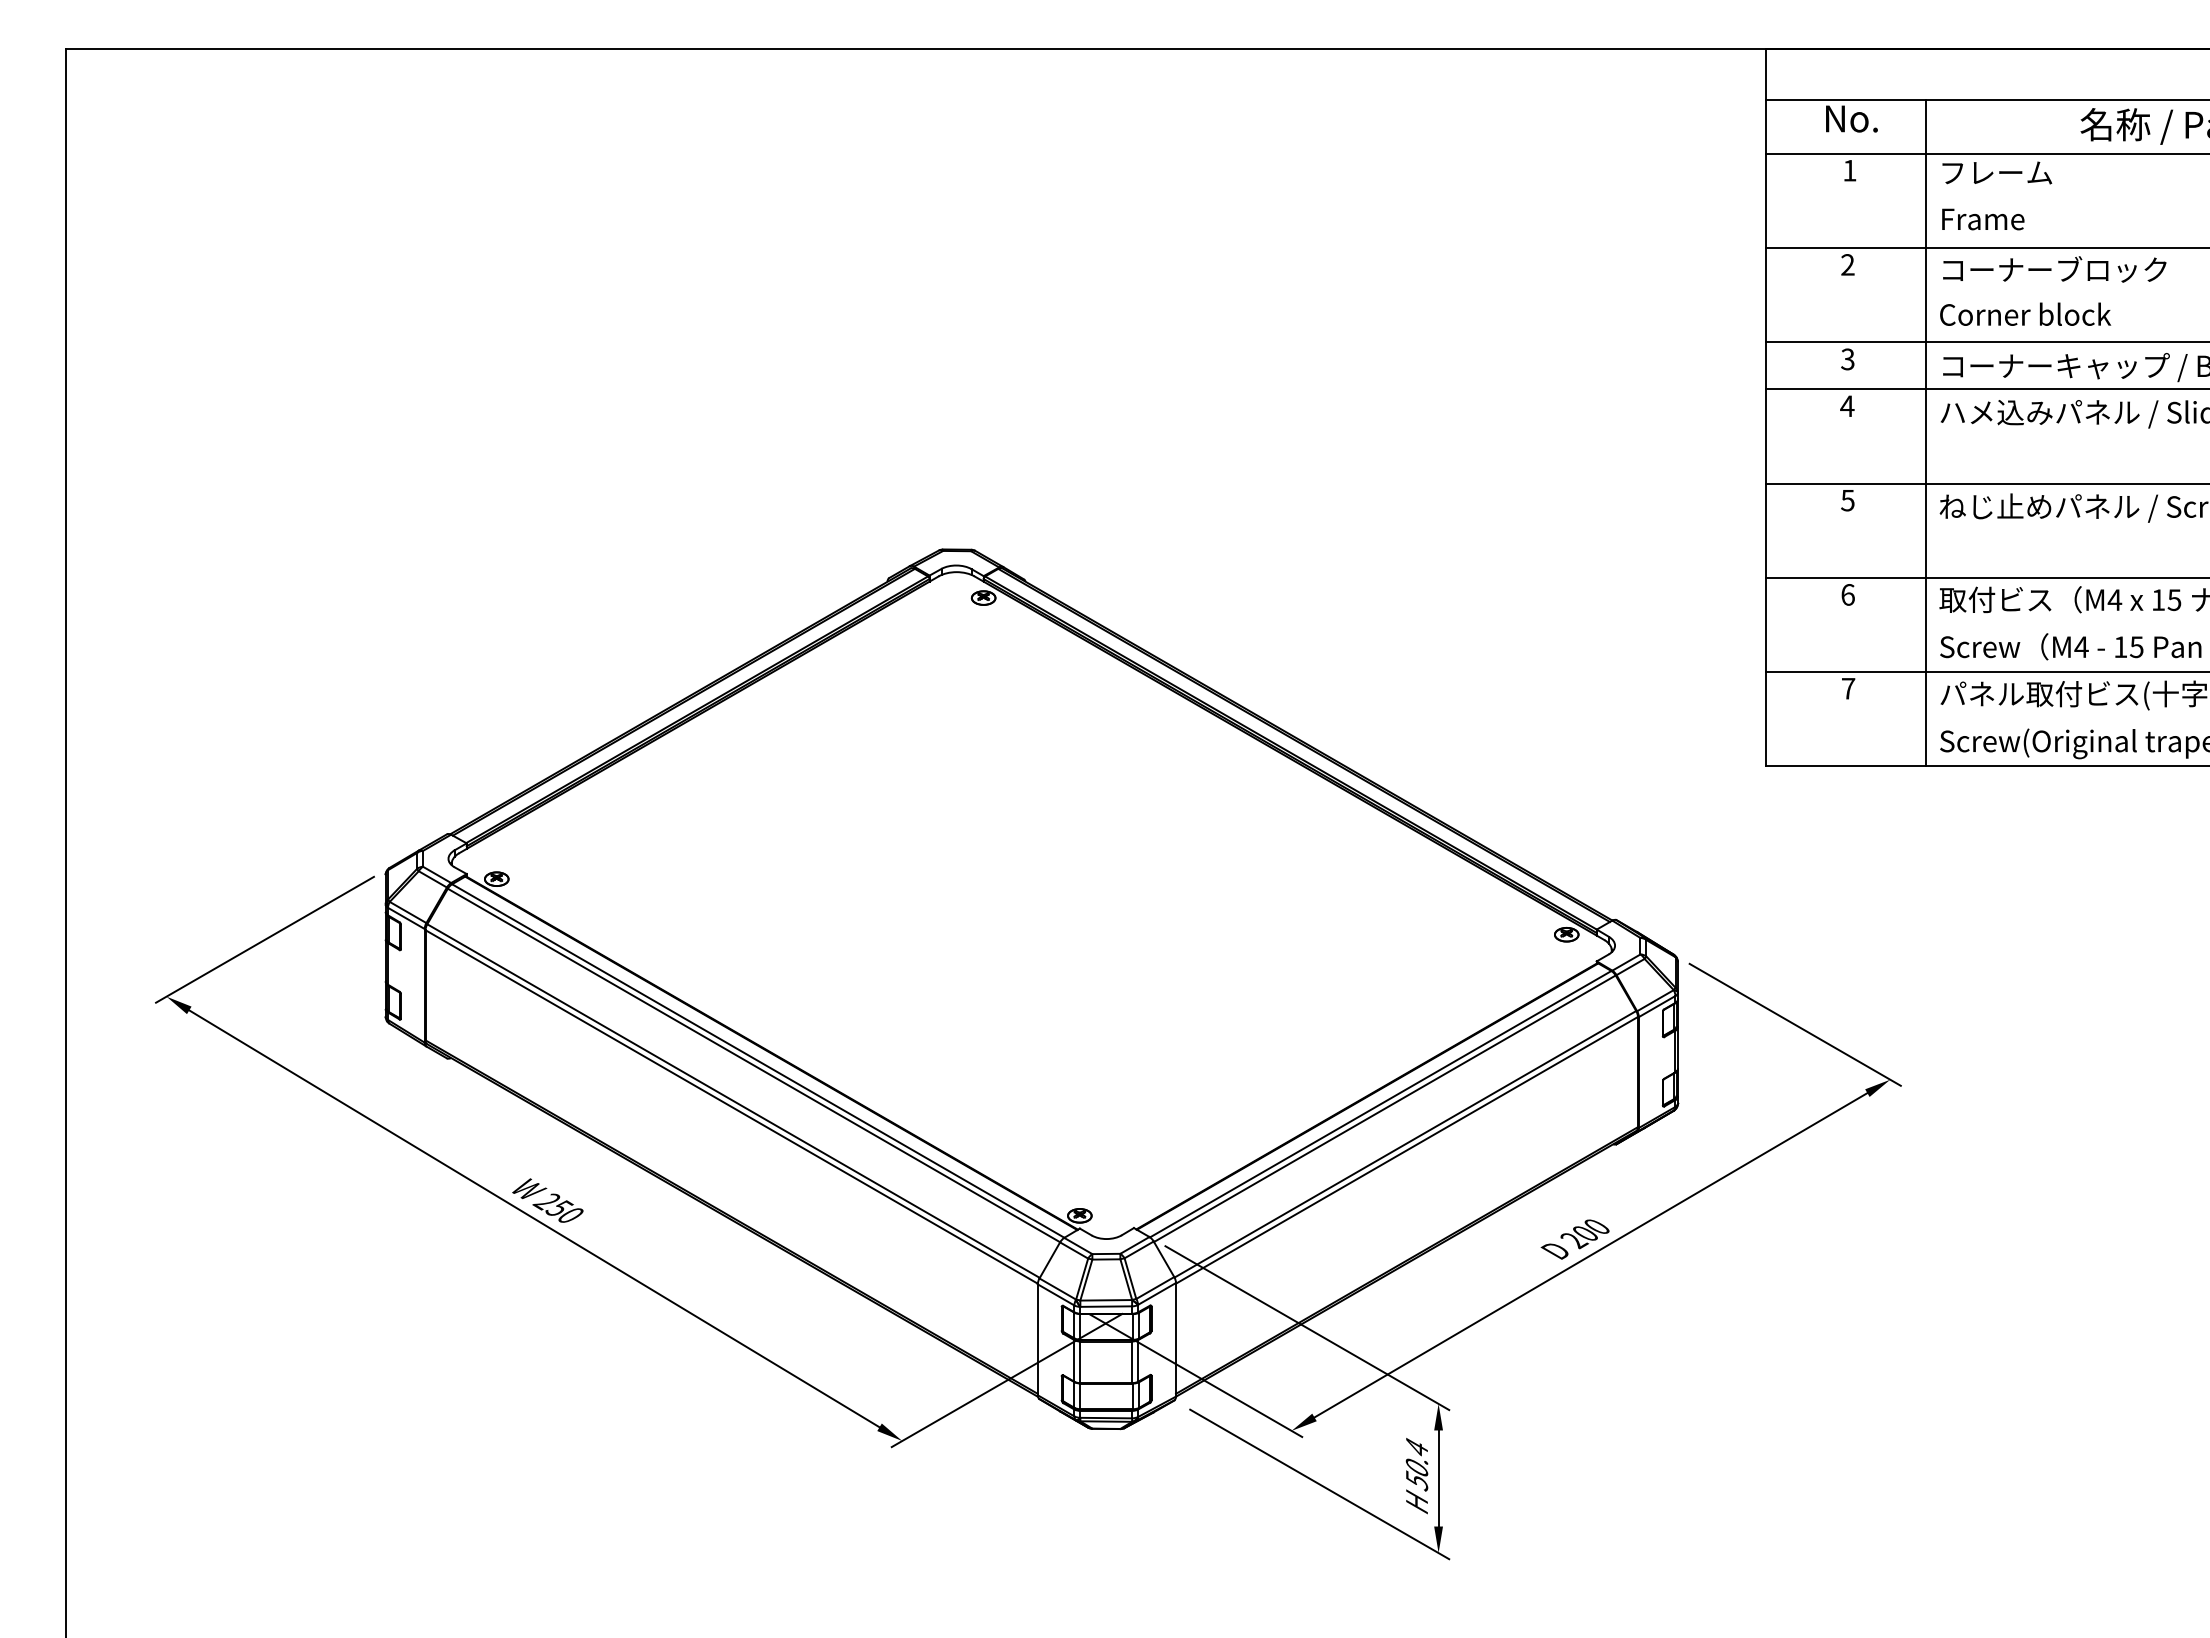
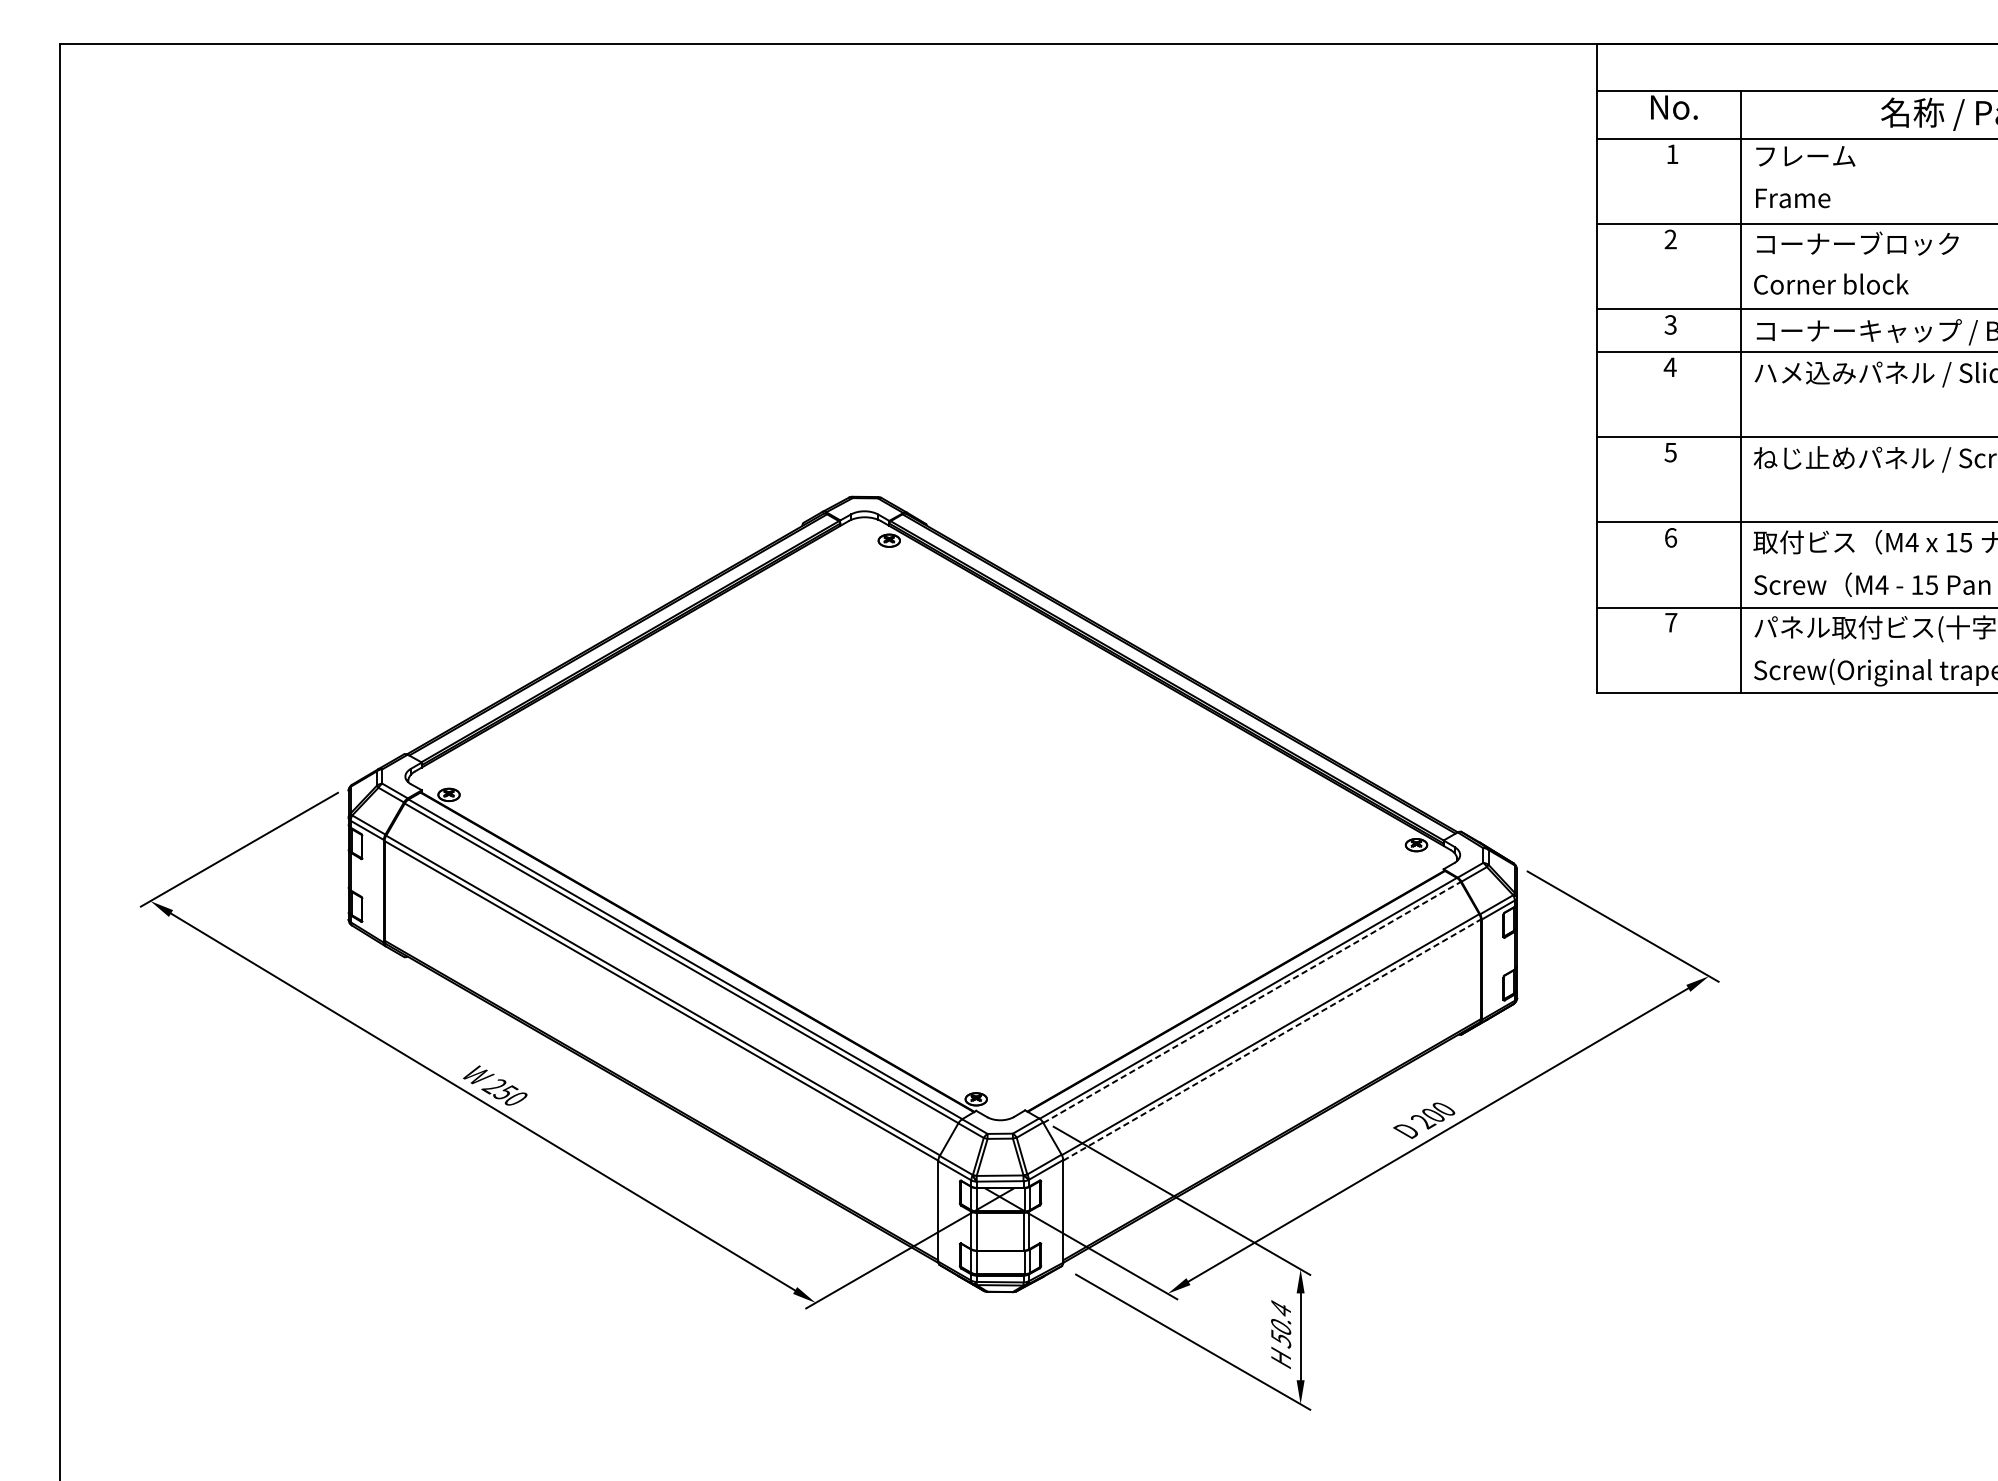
line: (1384, 1108) -> (1251, 1002), solid -> dashed
line: (1407, 1150) -> (1272, 1040), solid -> dashed

